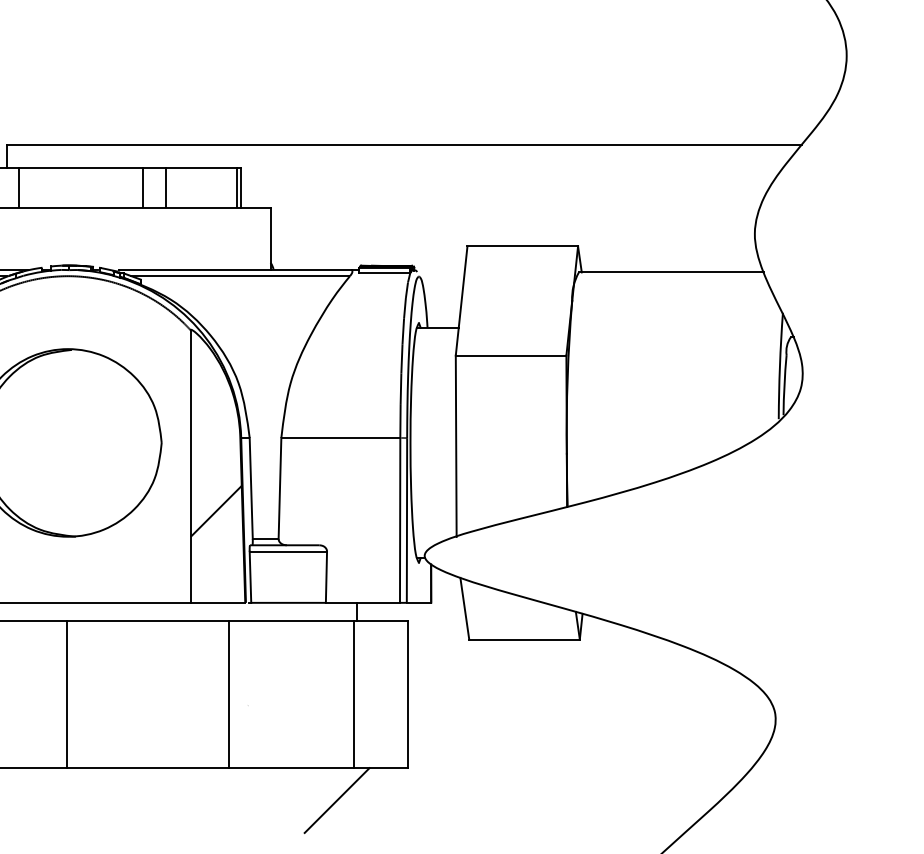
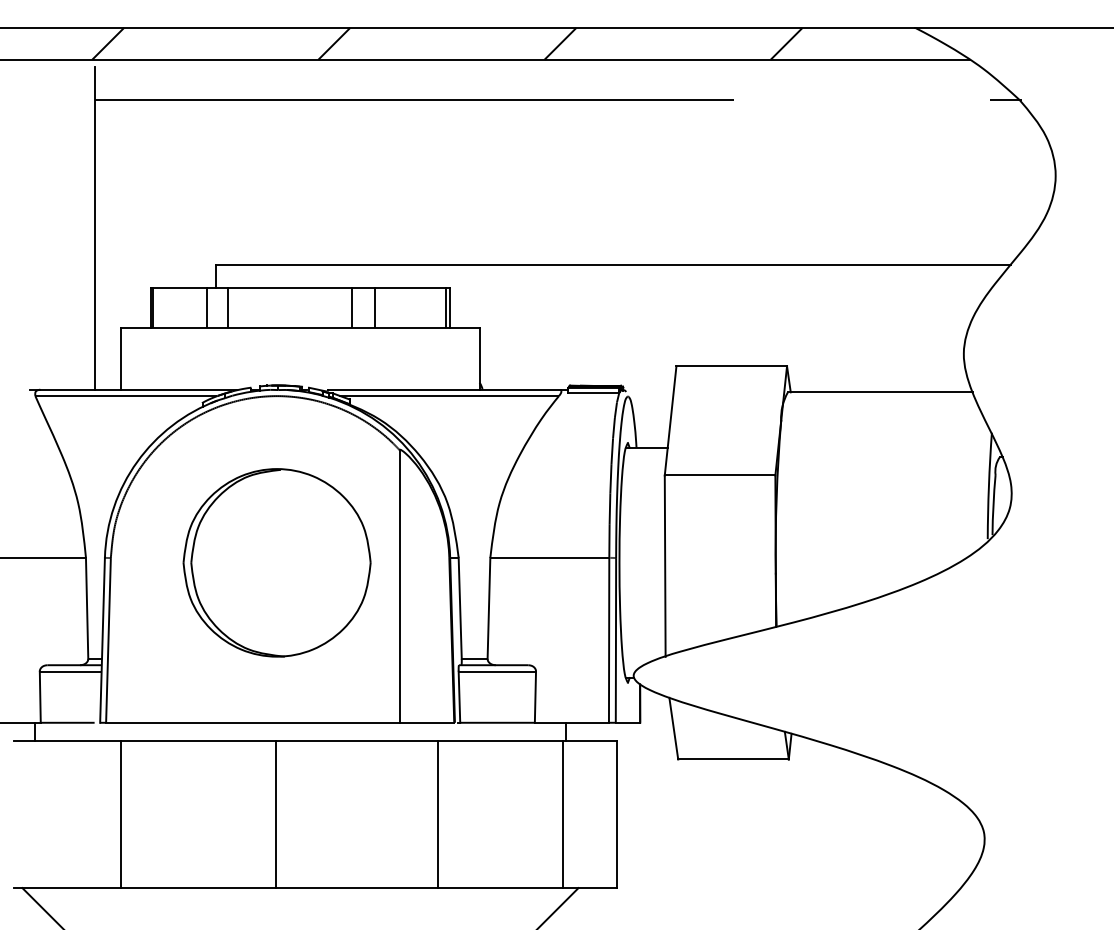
hatch: (219, 595) -> (428, 715), removed

